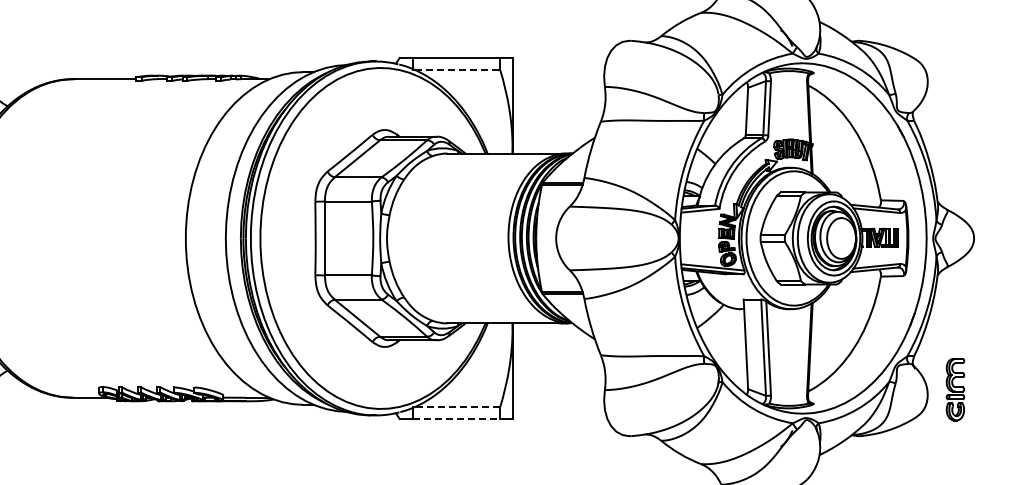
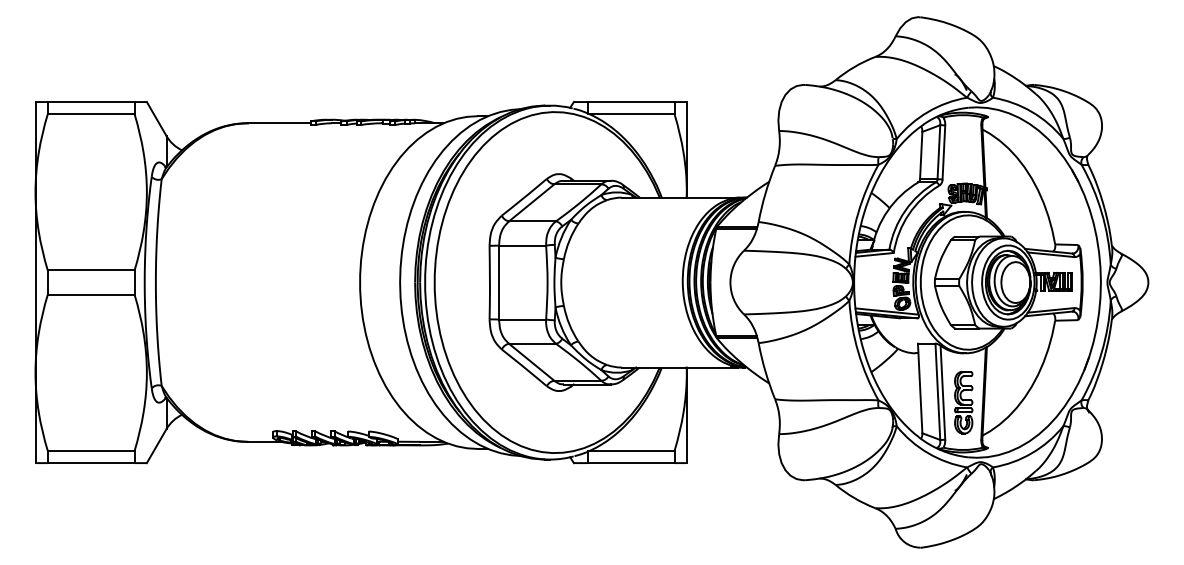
line: (458, 70) -> (632, 114), dashed -> solid
part: (955, 389) -> (963, 402), moved
line: (458, 406) -> (632, 450), dashed -> solid
line: (457, 419) -> (631, 463), dashed -> solid

